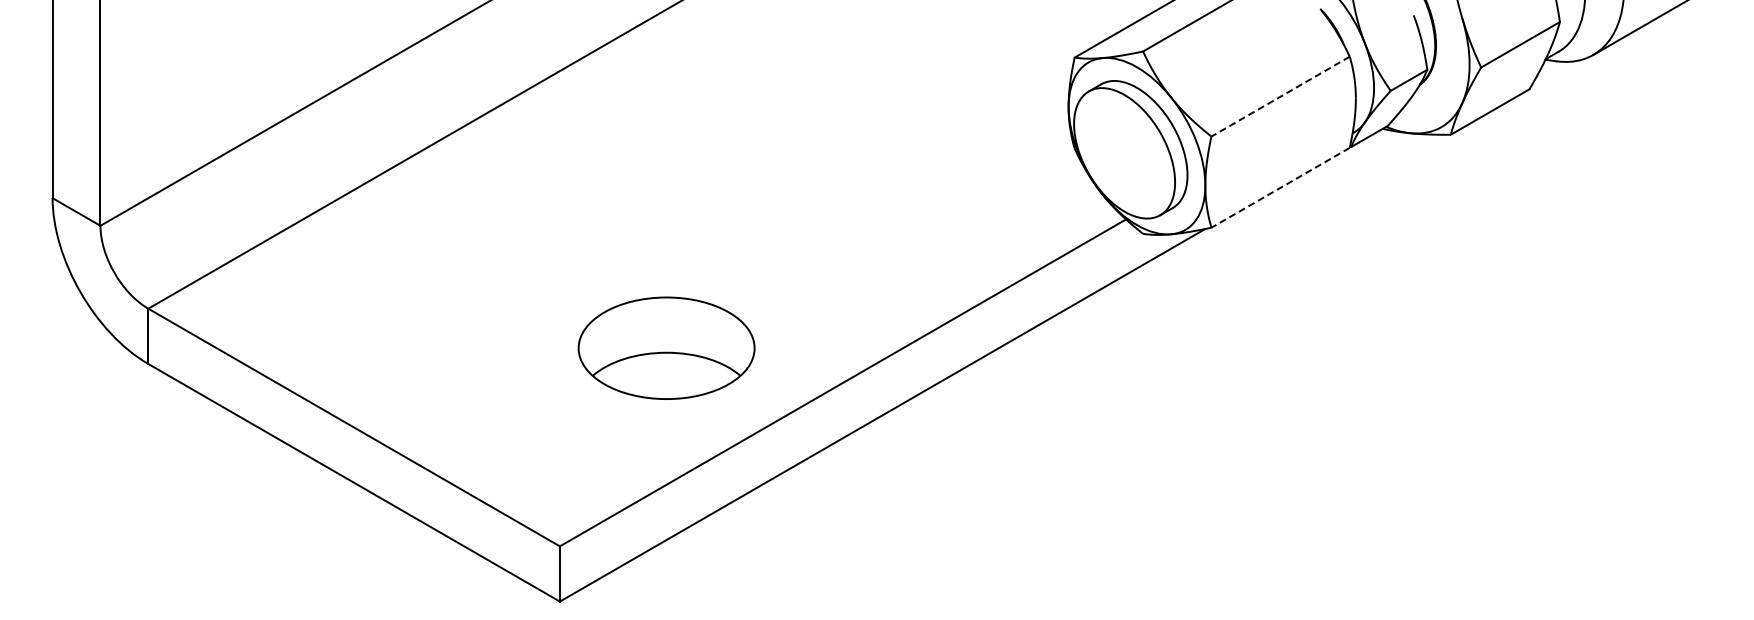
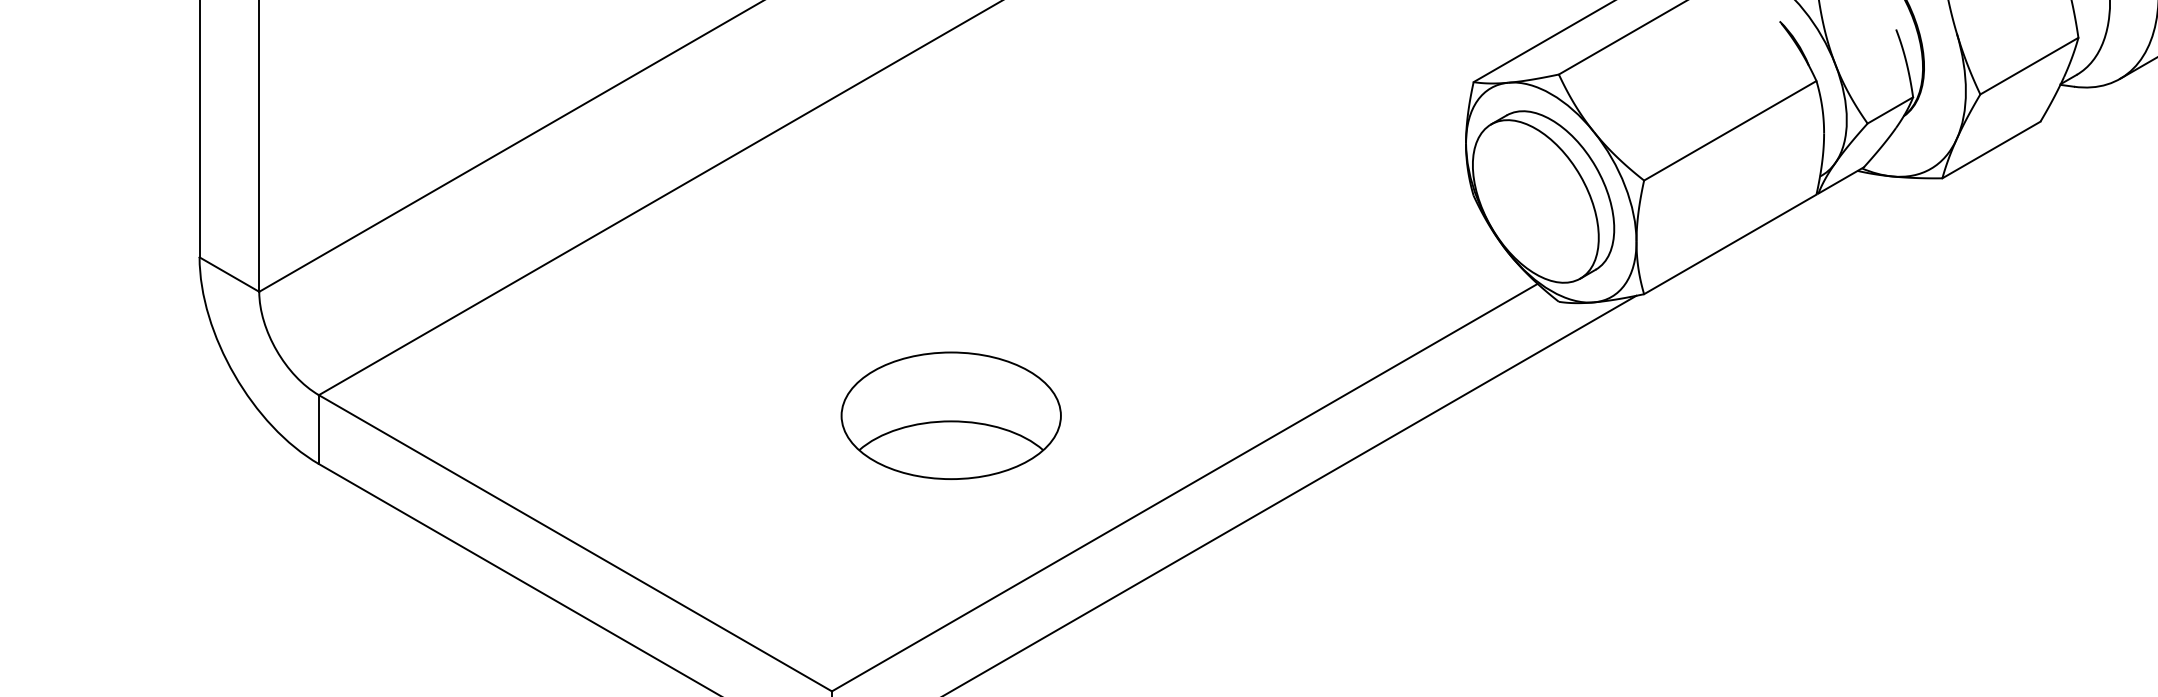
line: (1280, 96) -> (1730, 130), dashed -> solid
line: (1280, 187) -> (1730, 244), dashed -> solid
part: (666, 347) -> (951, 414), moved

